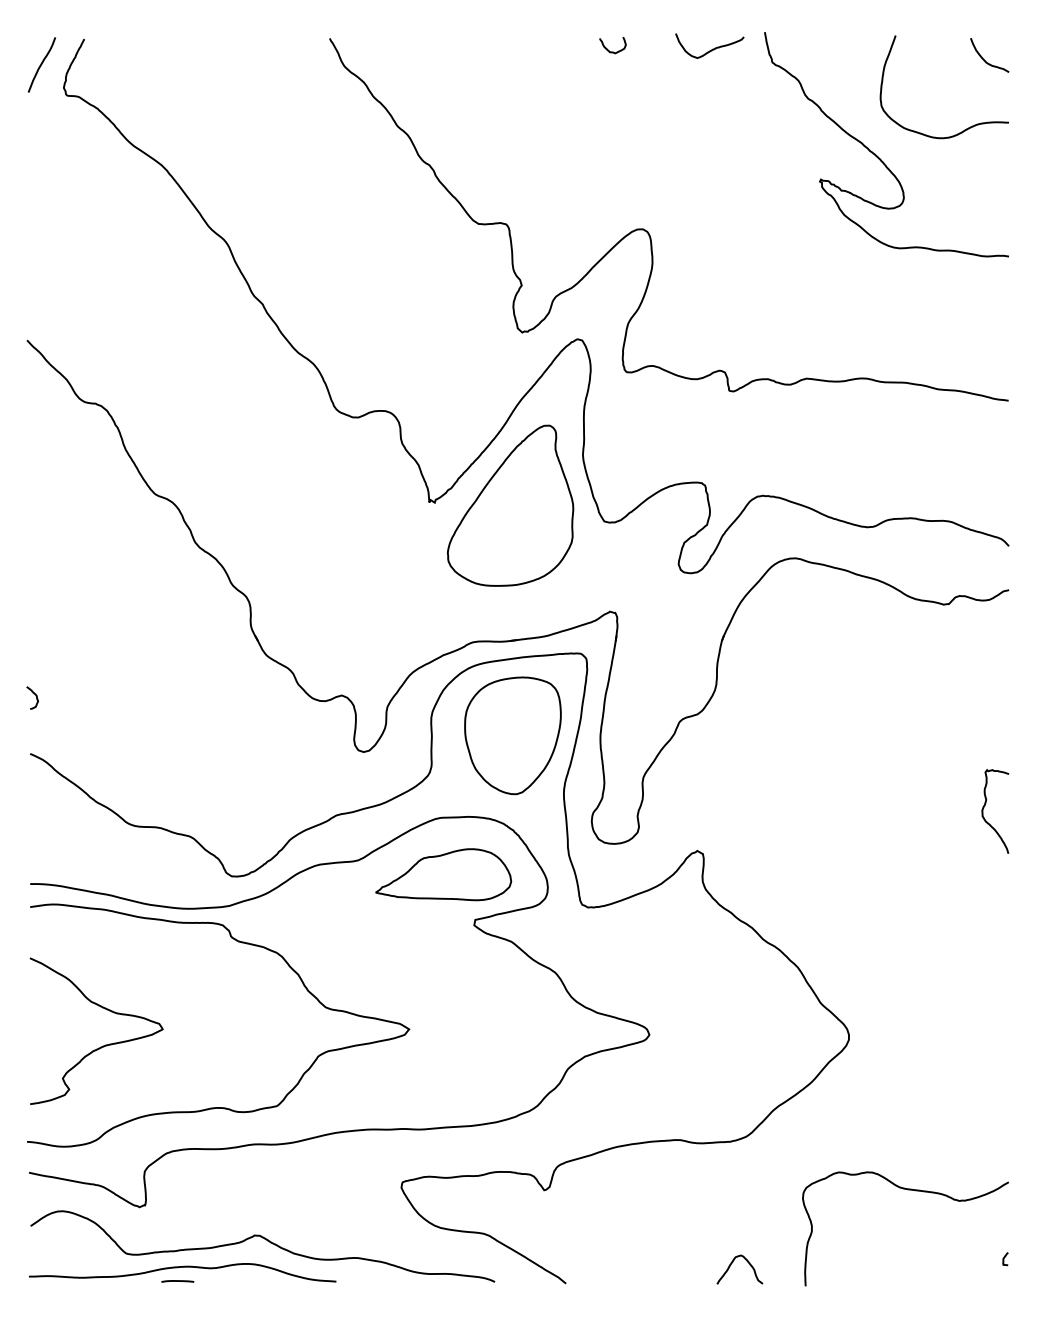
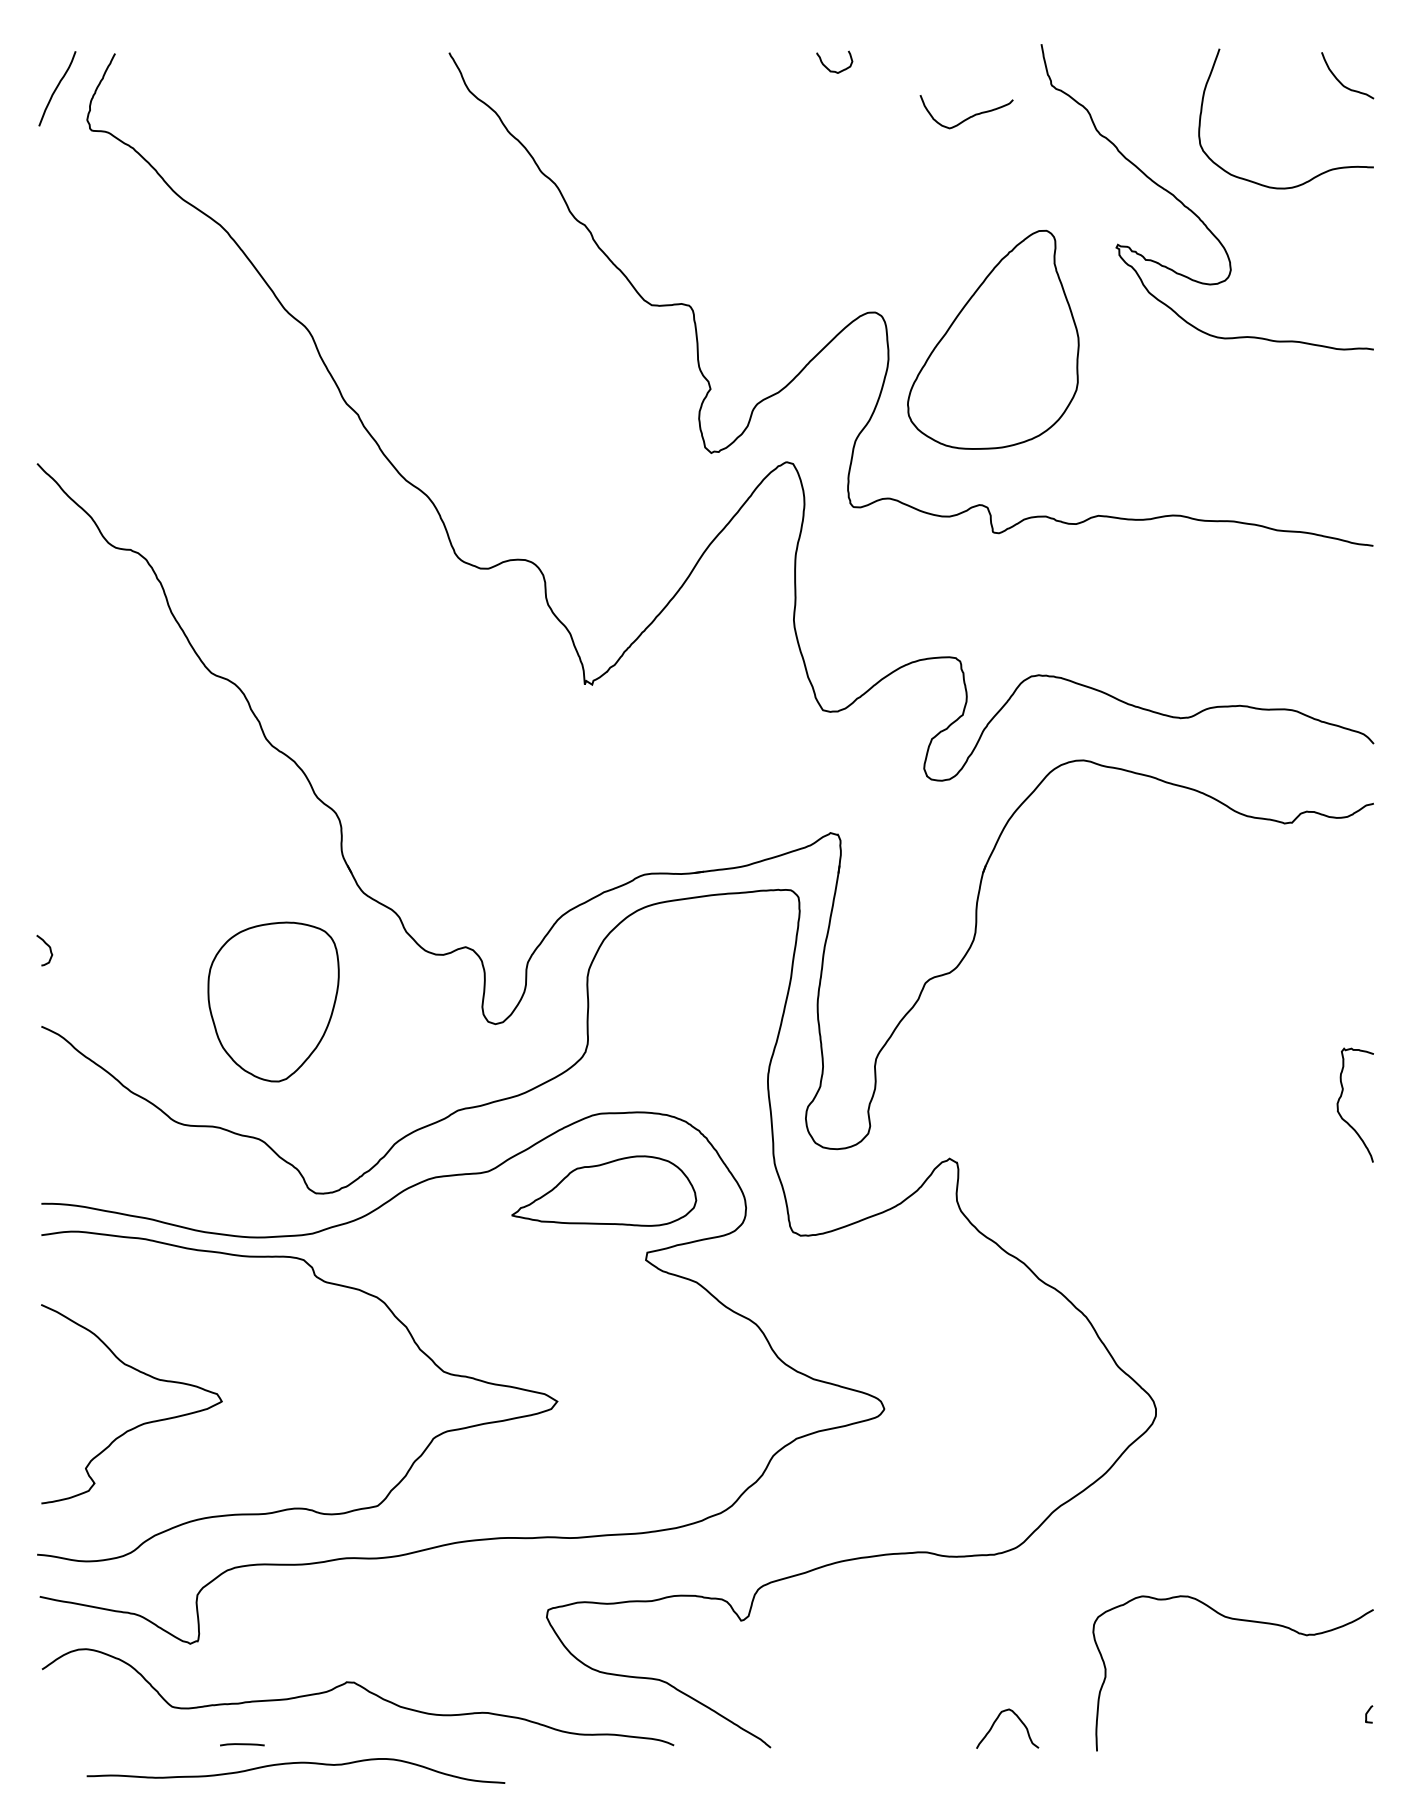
curve: (711, 49) -> (969, 116), moved
part: (510, 505) -> (993, 339), moved
part: (512, 735) -> (273, 1001), moved
curve: (182, 1267) -> (295, 1763), moved

